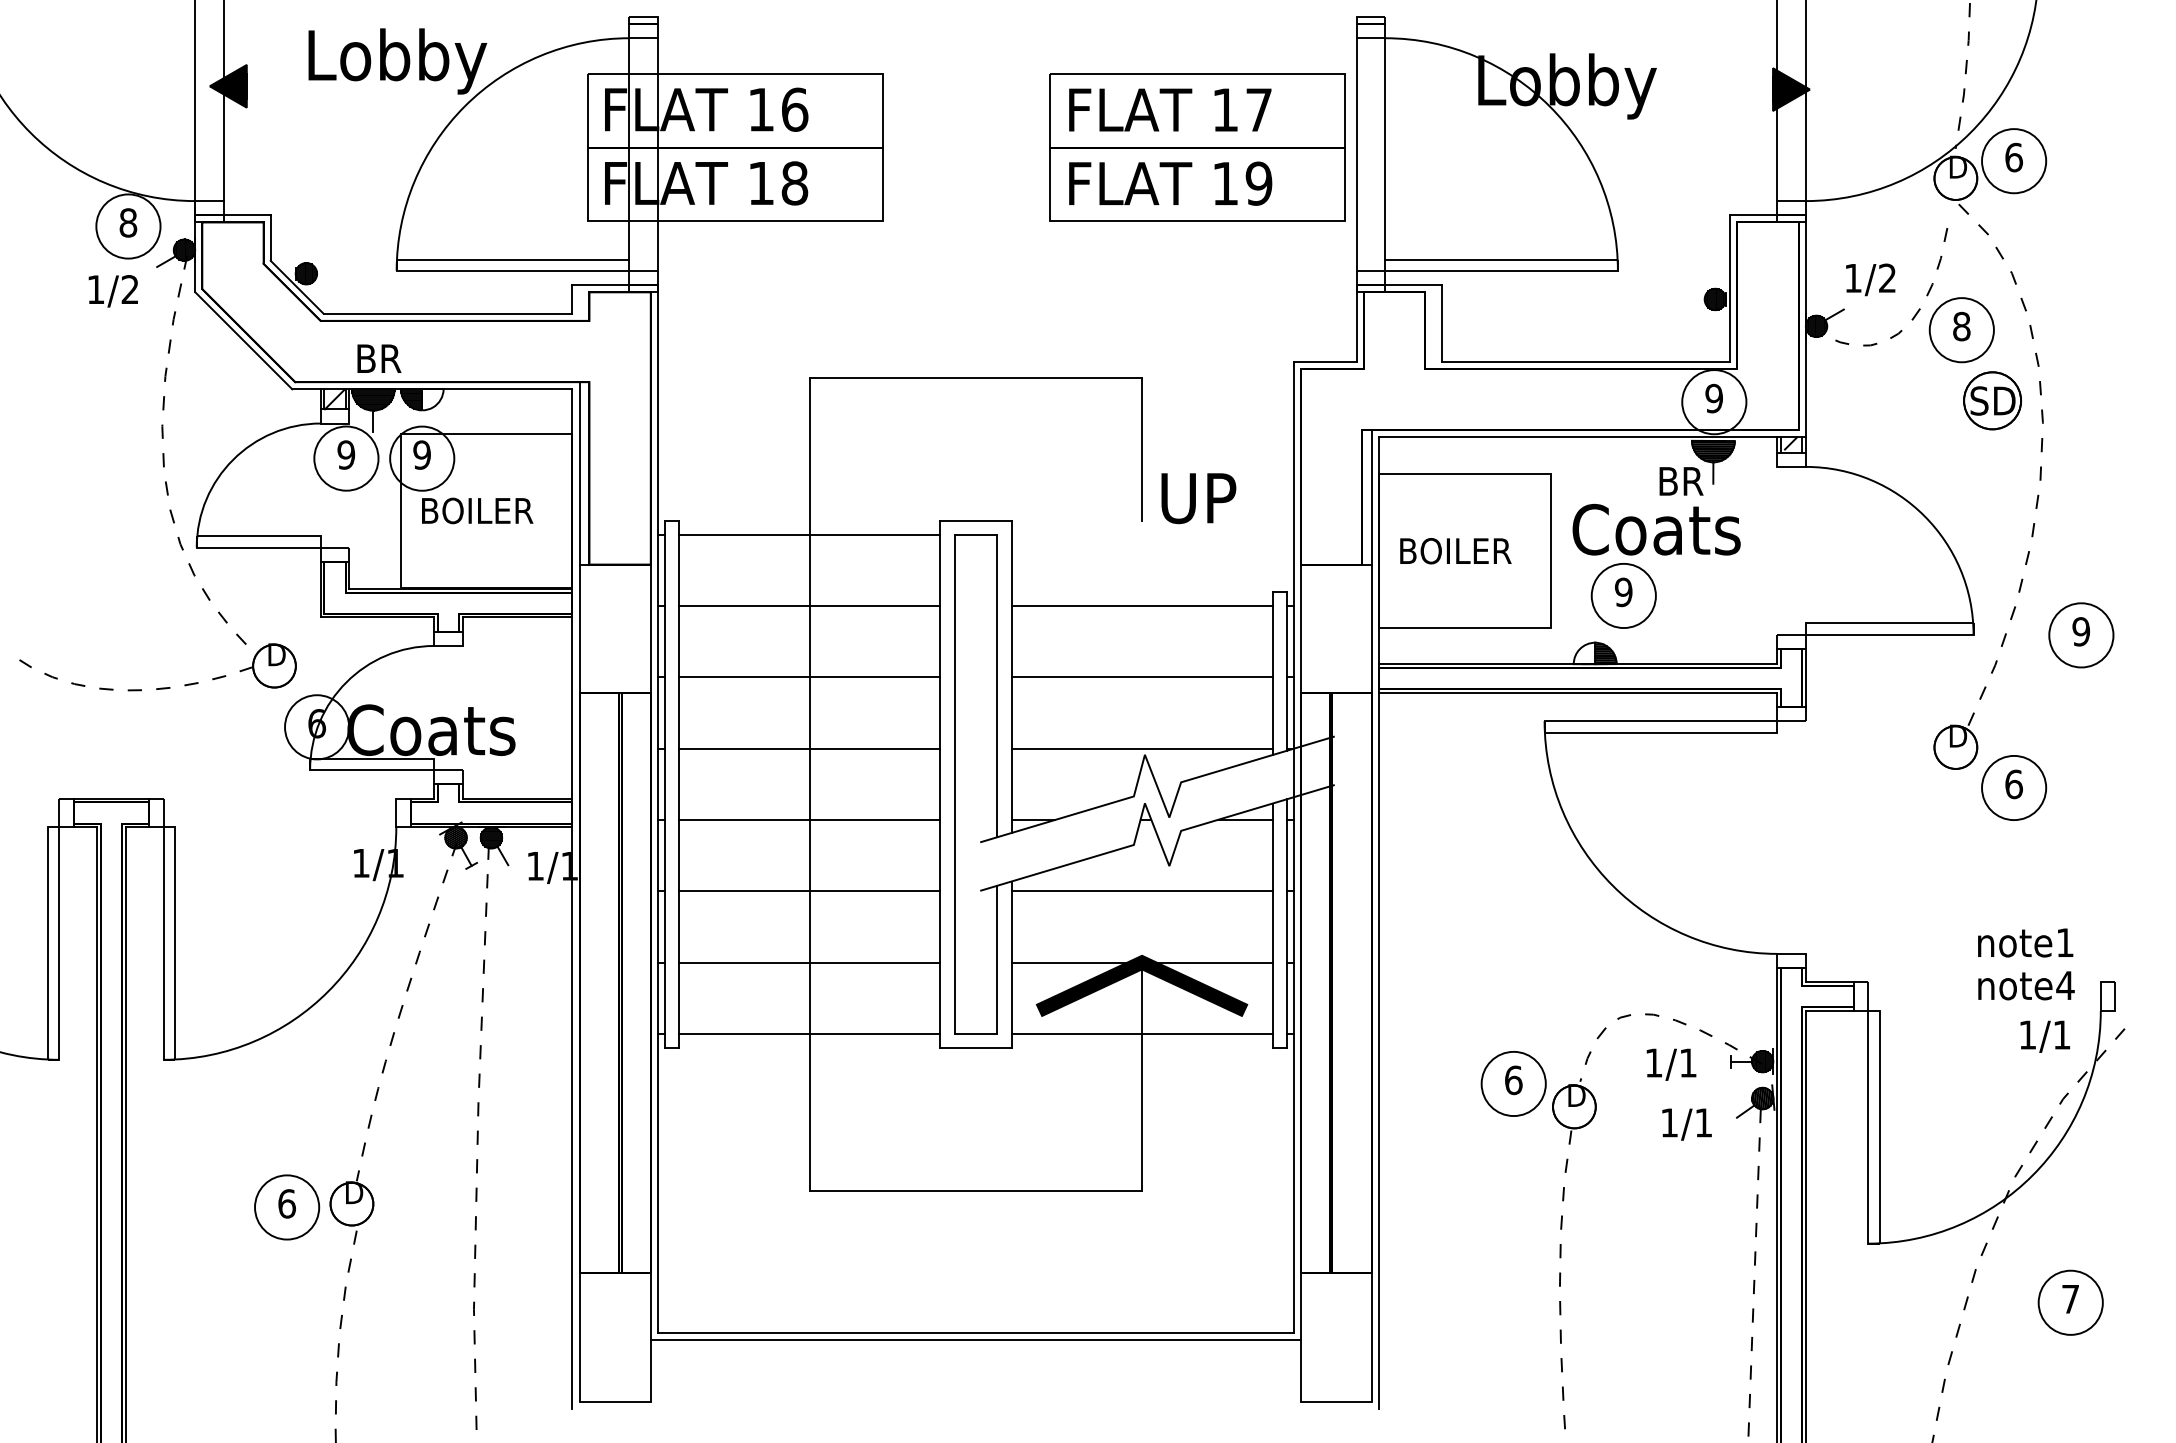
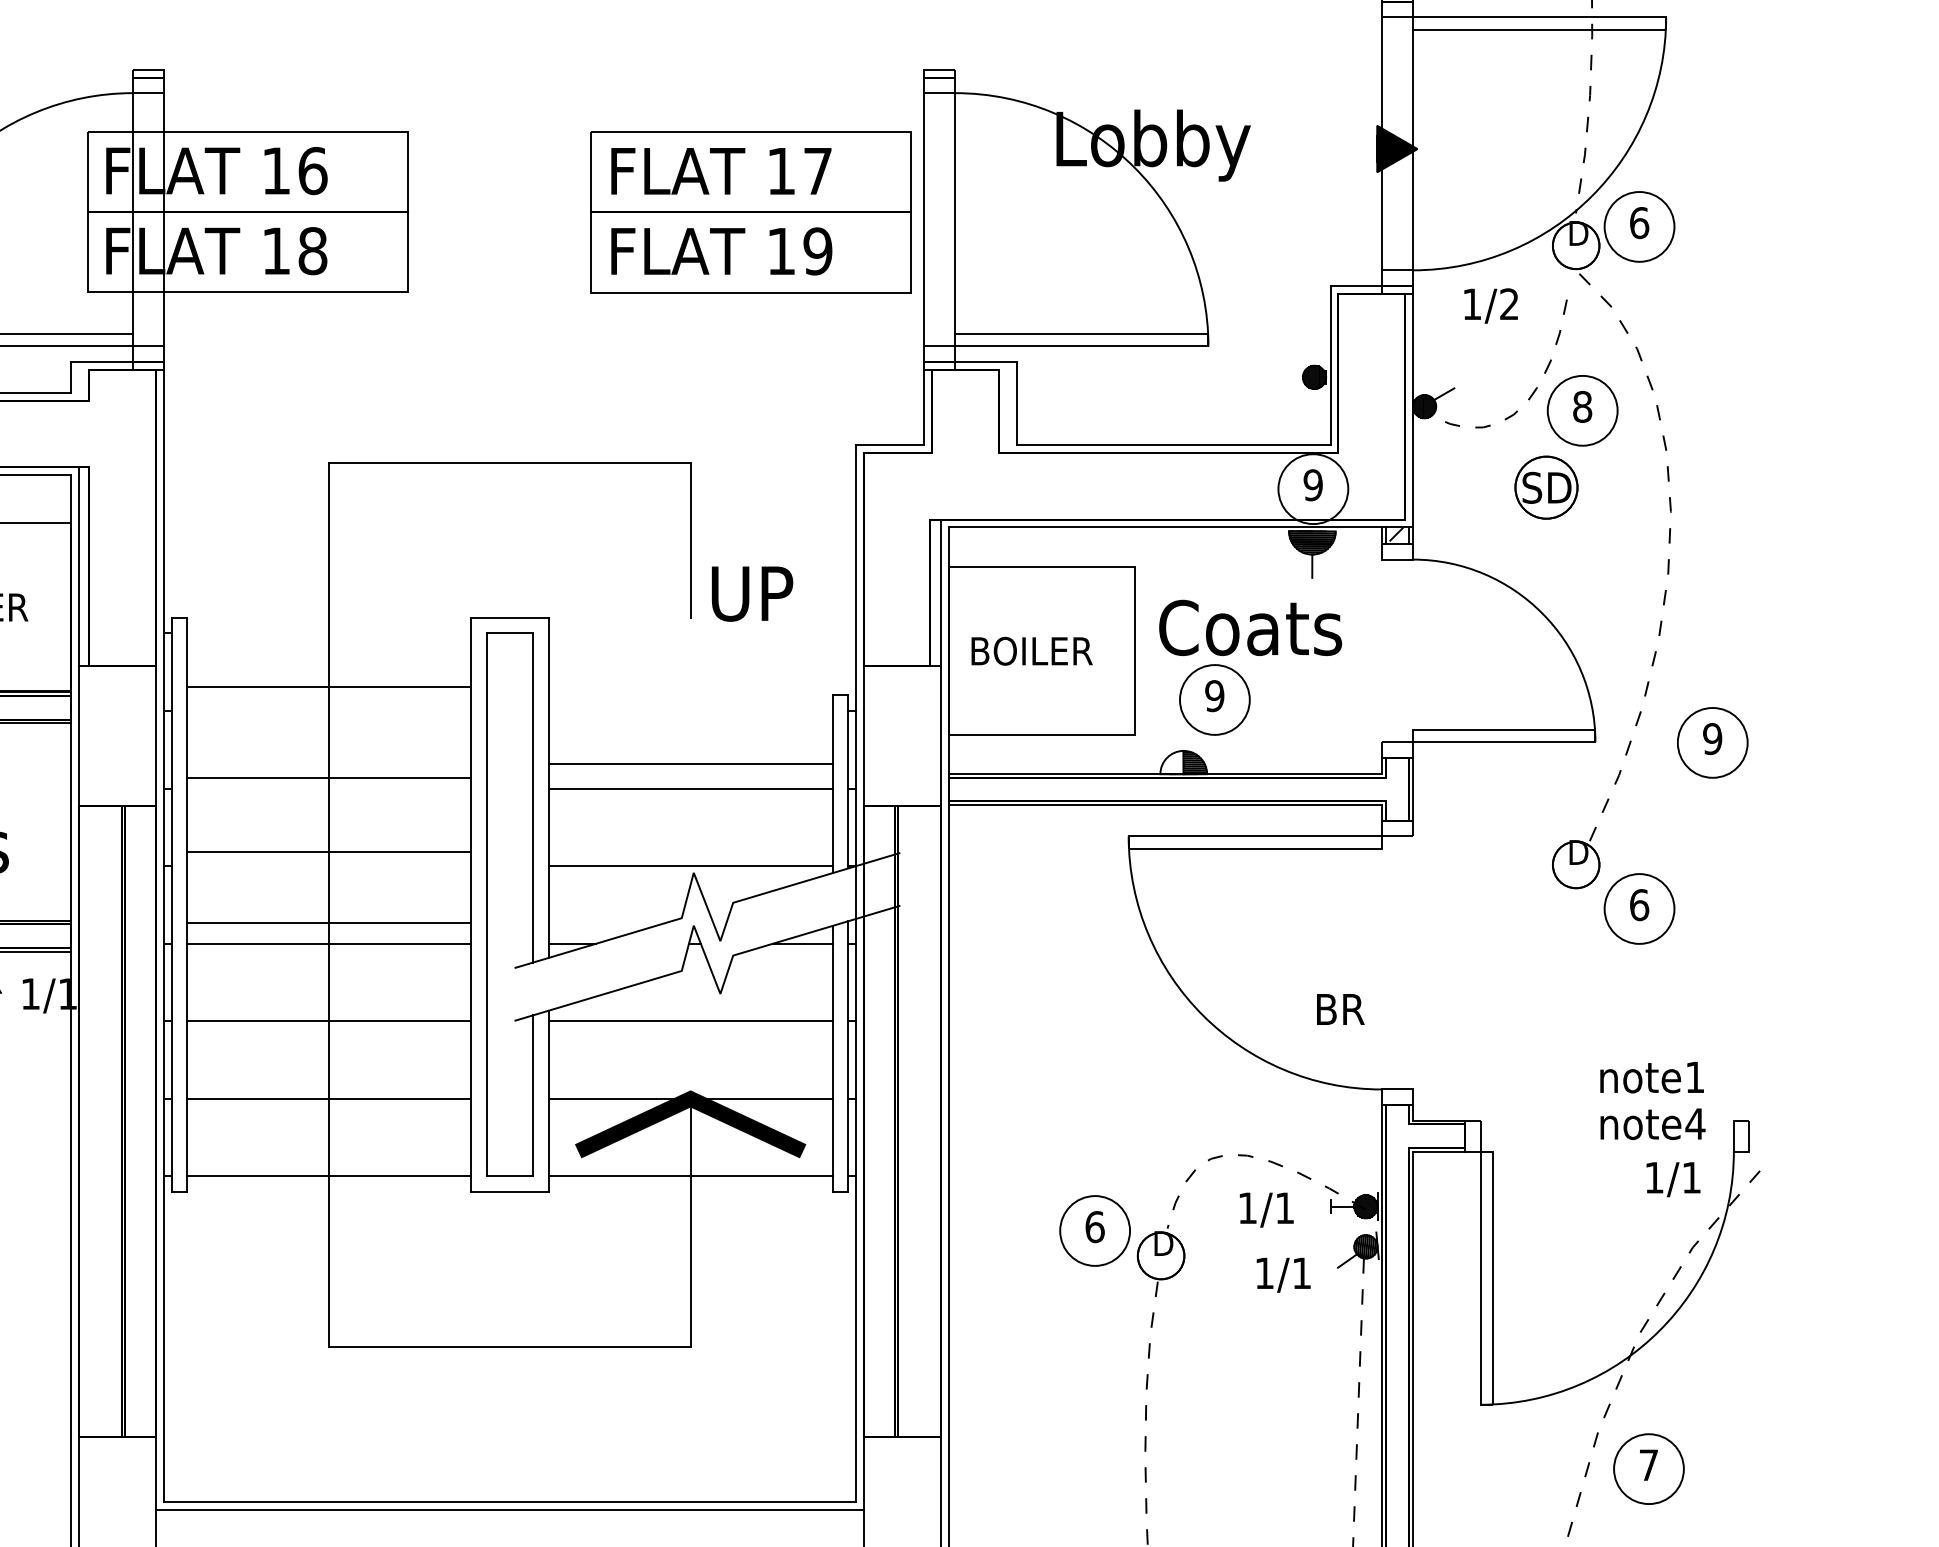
text: (1870, 279) -> (1490, 305), moved
part: (1992, 400) -> (1546, 487), moved
text: (1681, 481) -> (1340, 1009), moved
line: (809, 534) -> (328, 686), moved
line: (809, 606) -> (328, 778), moved
line: (1141, 606) -> (690, 764), moved
line: (809, 677) -> (328, 851), moved
line: (809, 748) -> (328, 922), moved
part: (2070, 1302) -> (1648, 1468), moved

